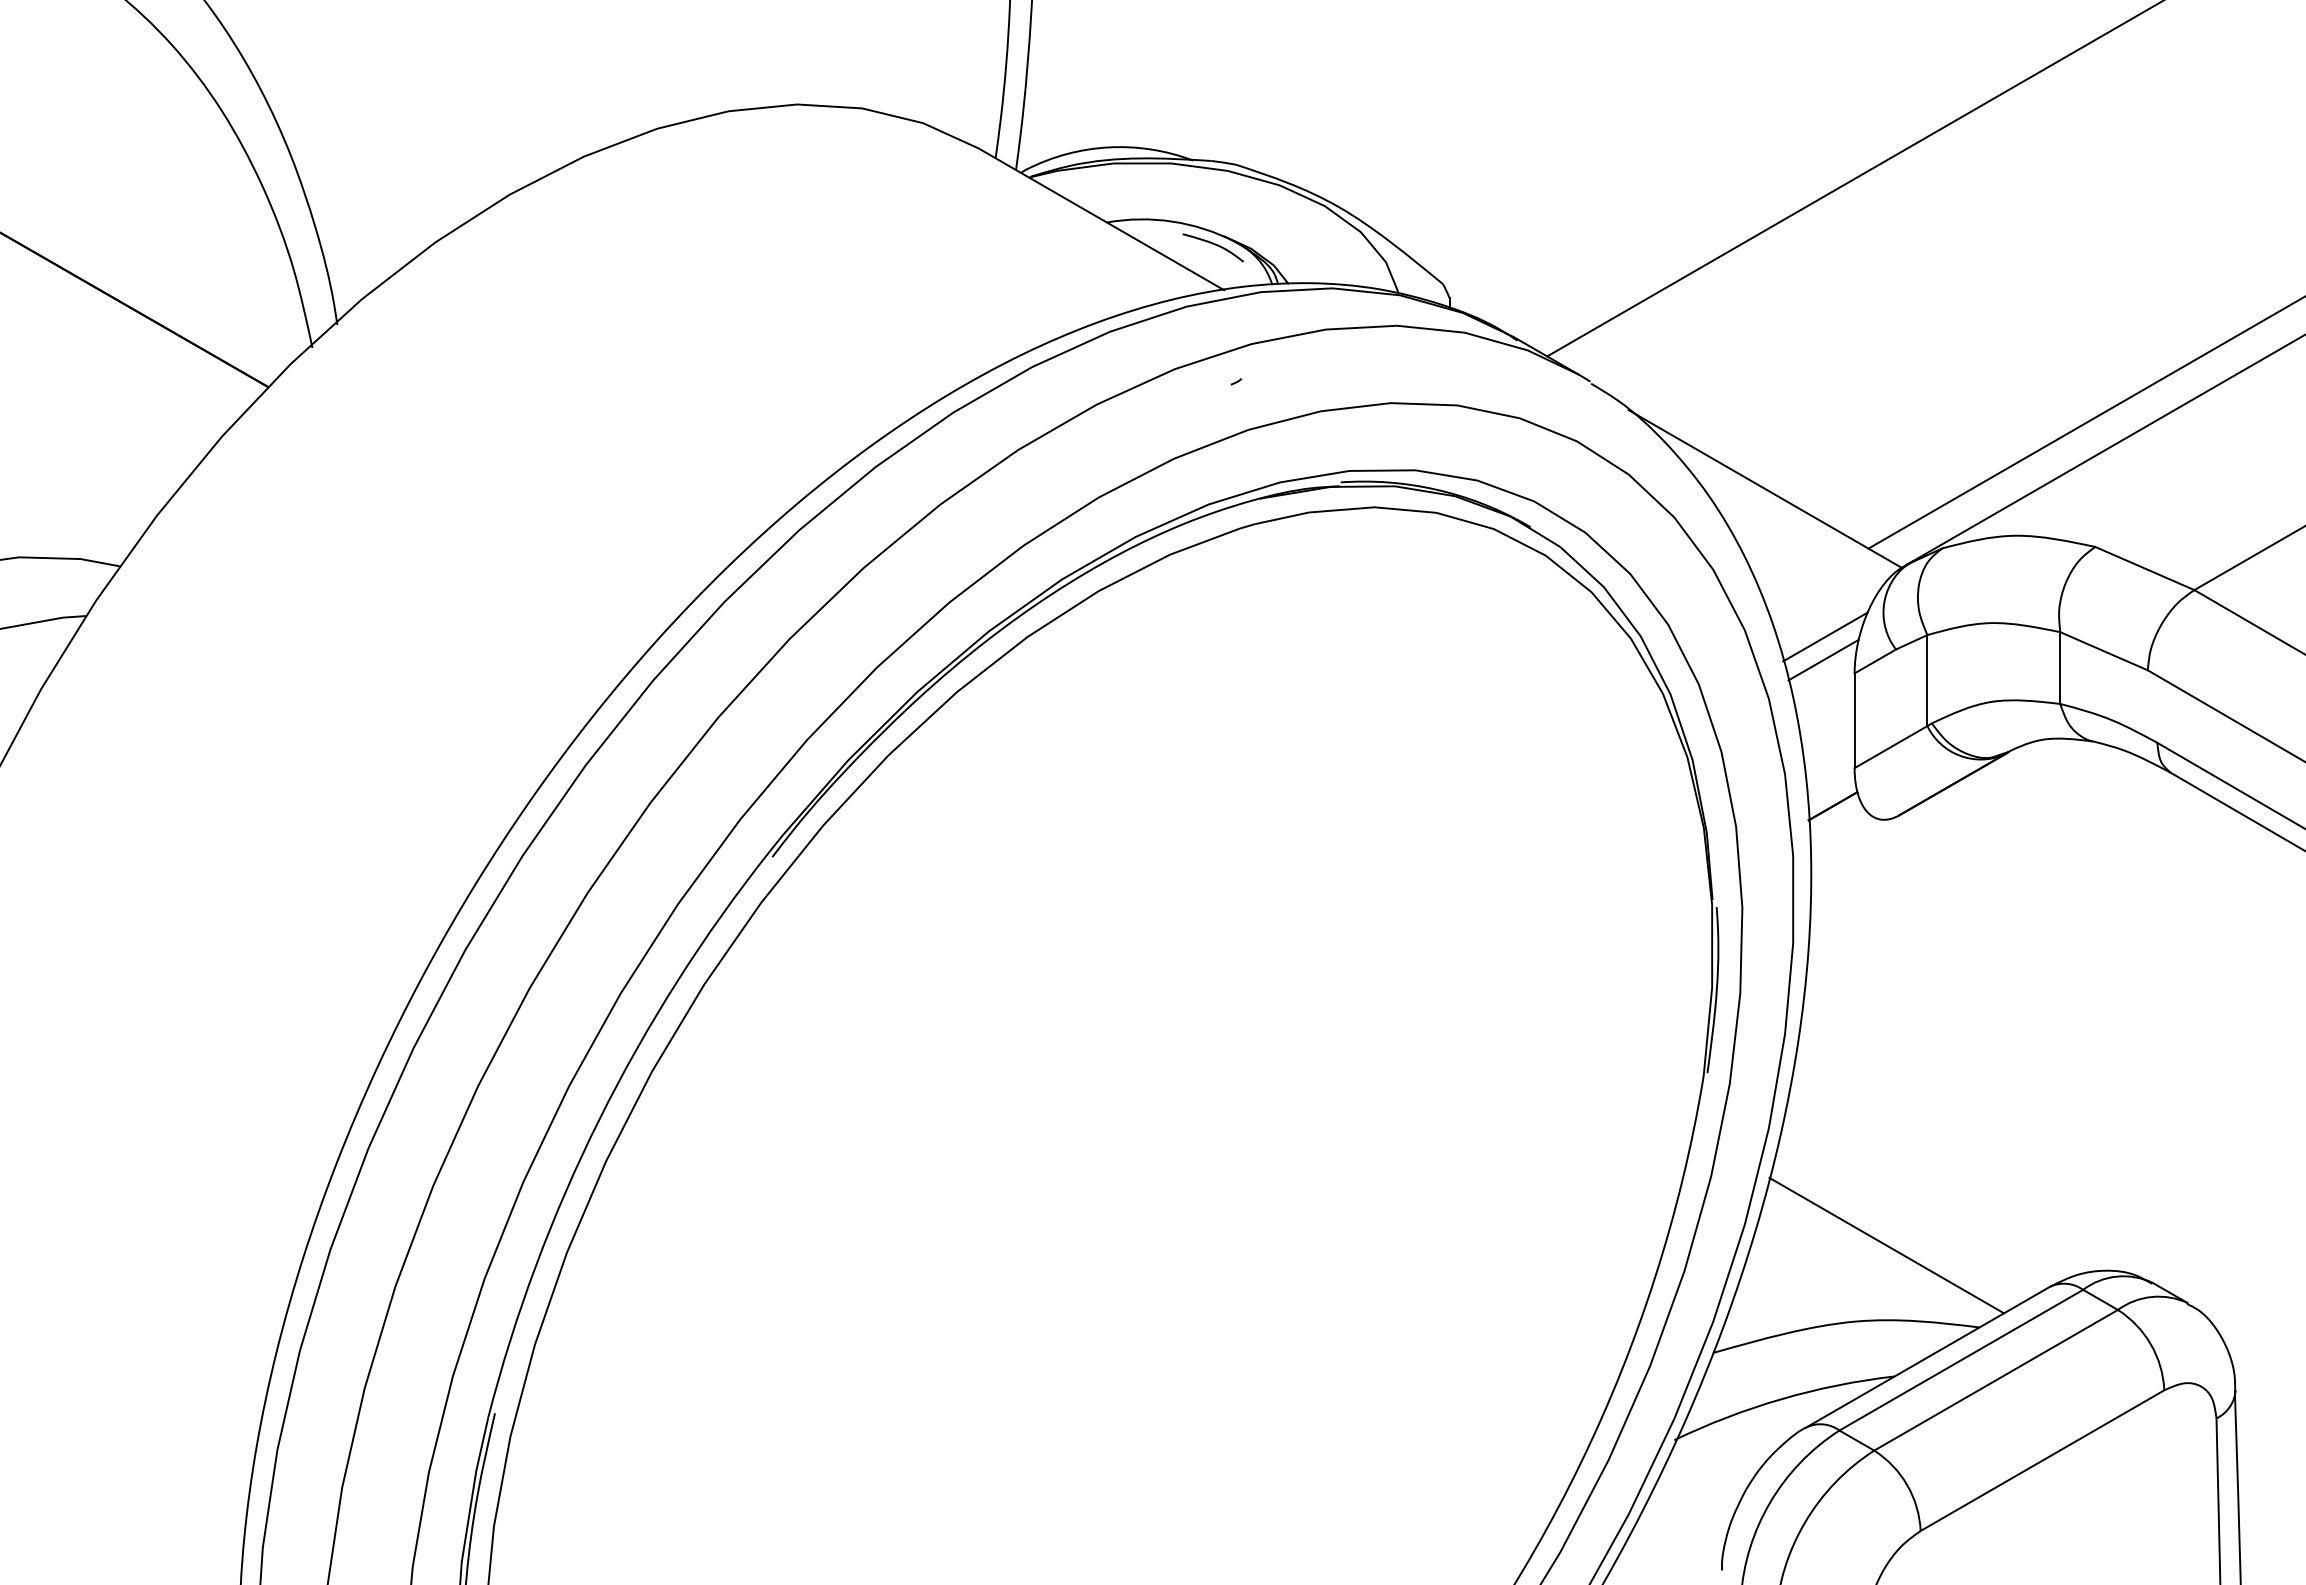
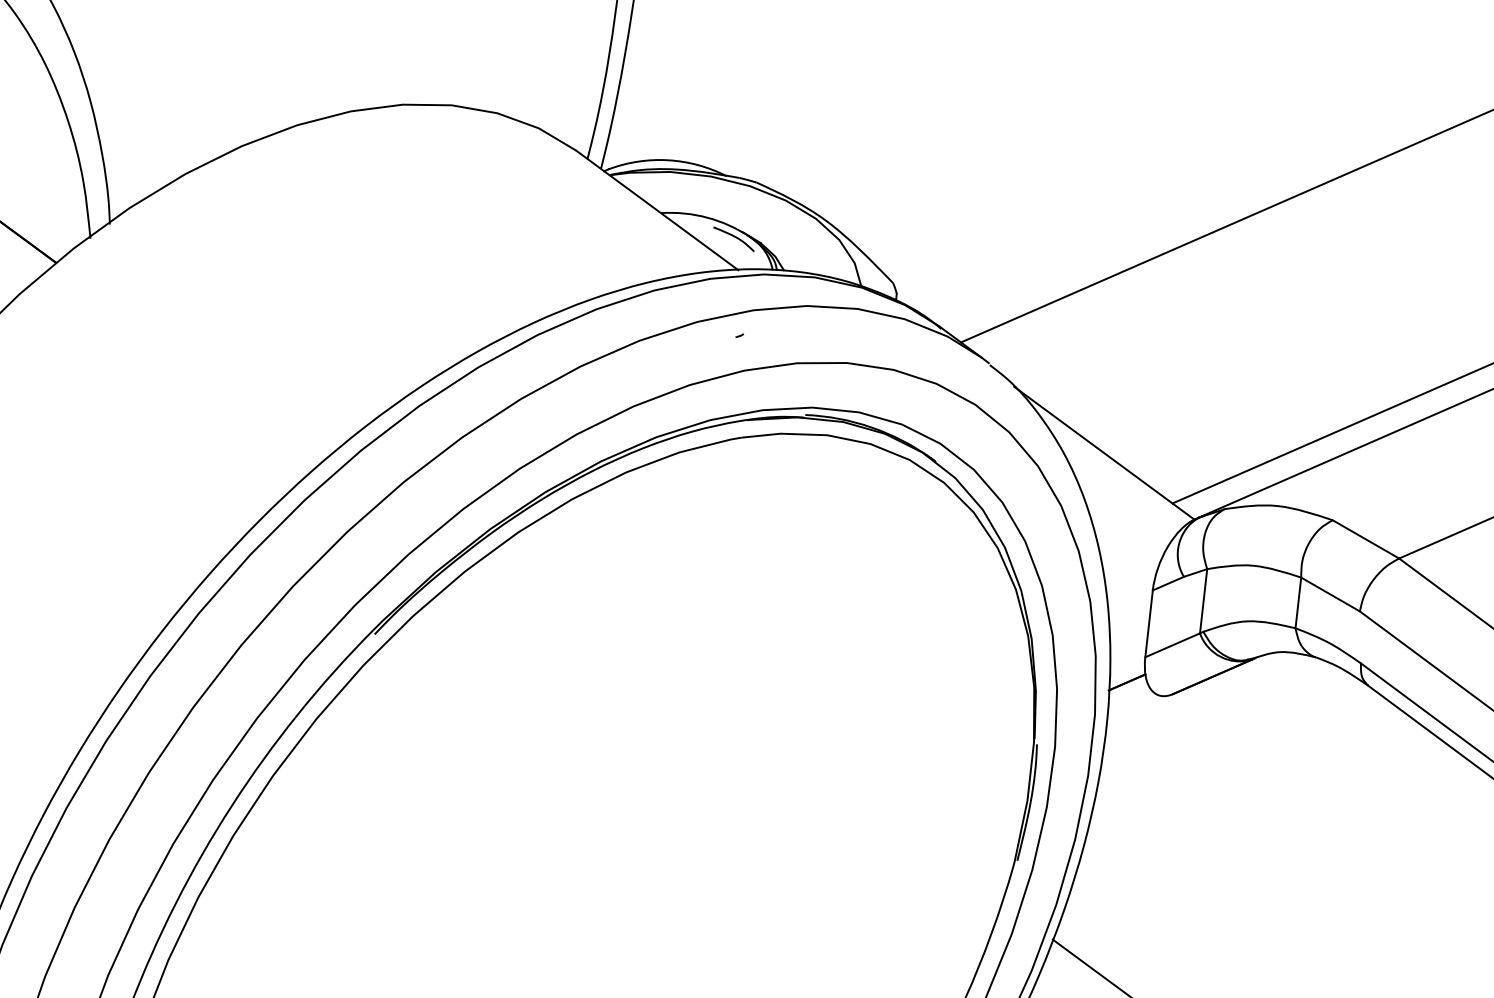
line: (1825, 636) -> (1135, 562), removed
line: (1823, 659) -> (1131, 578), removed

